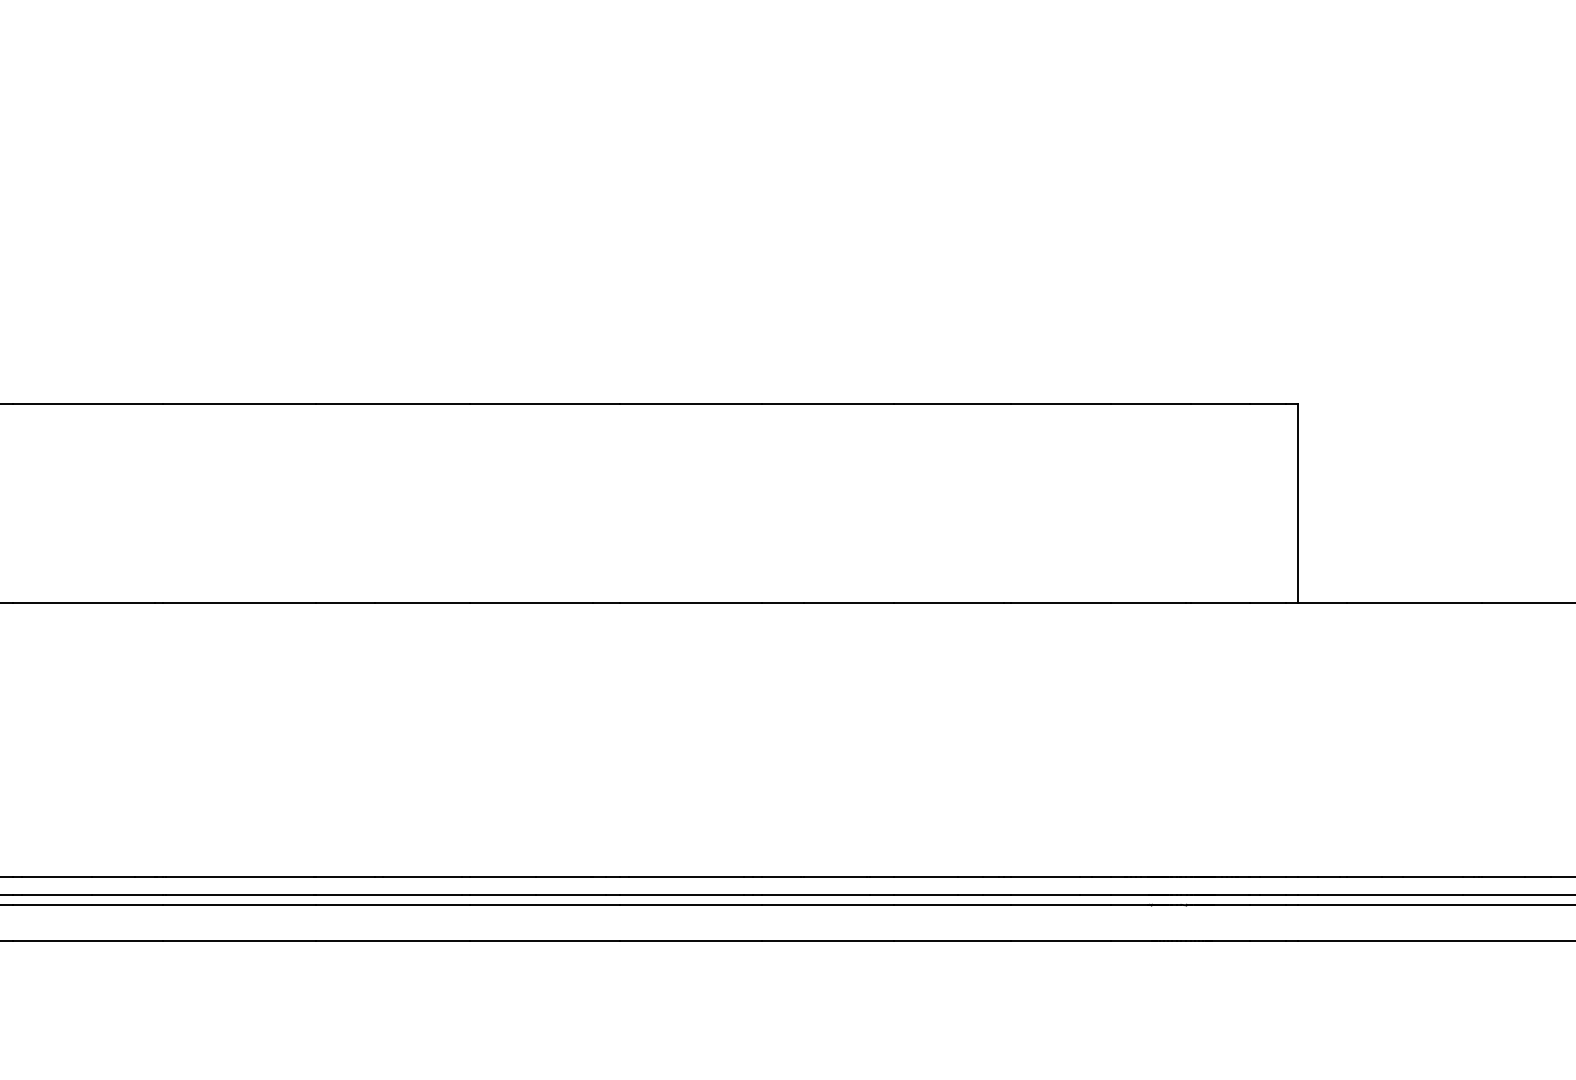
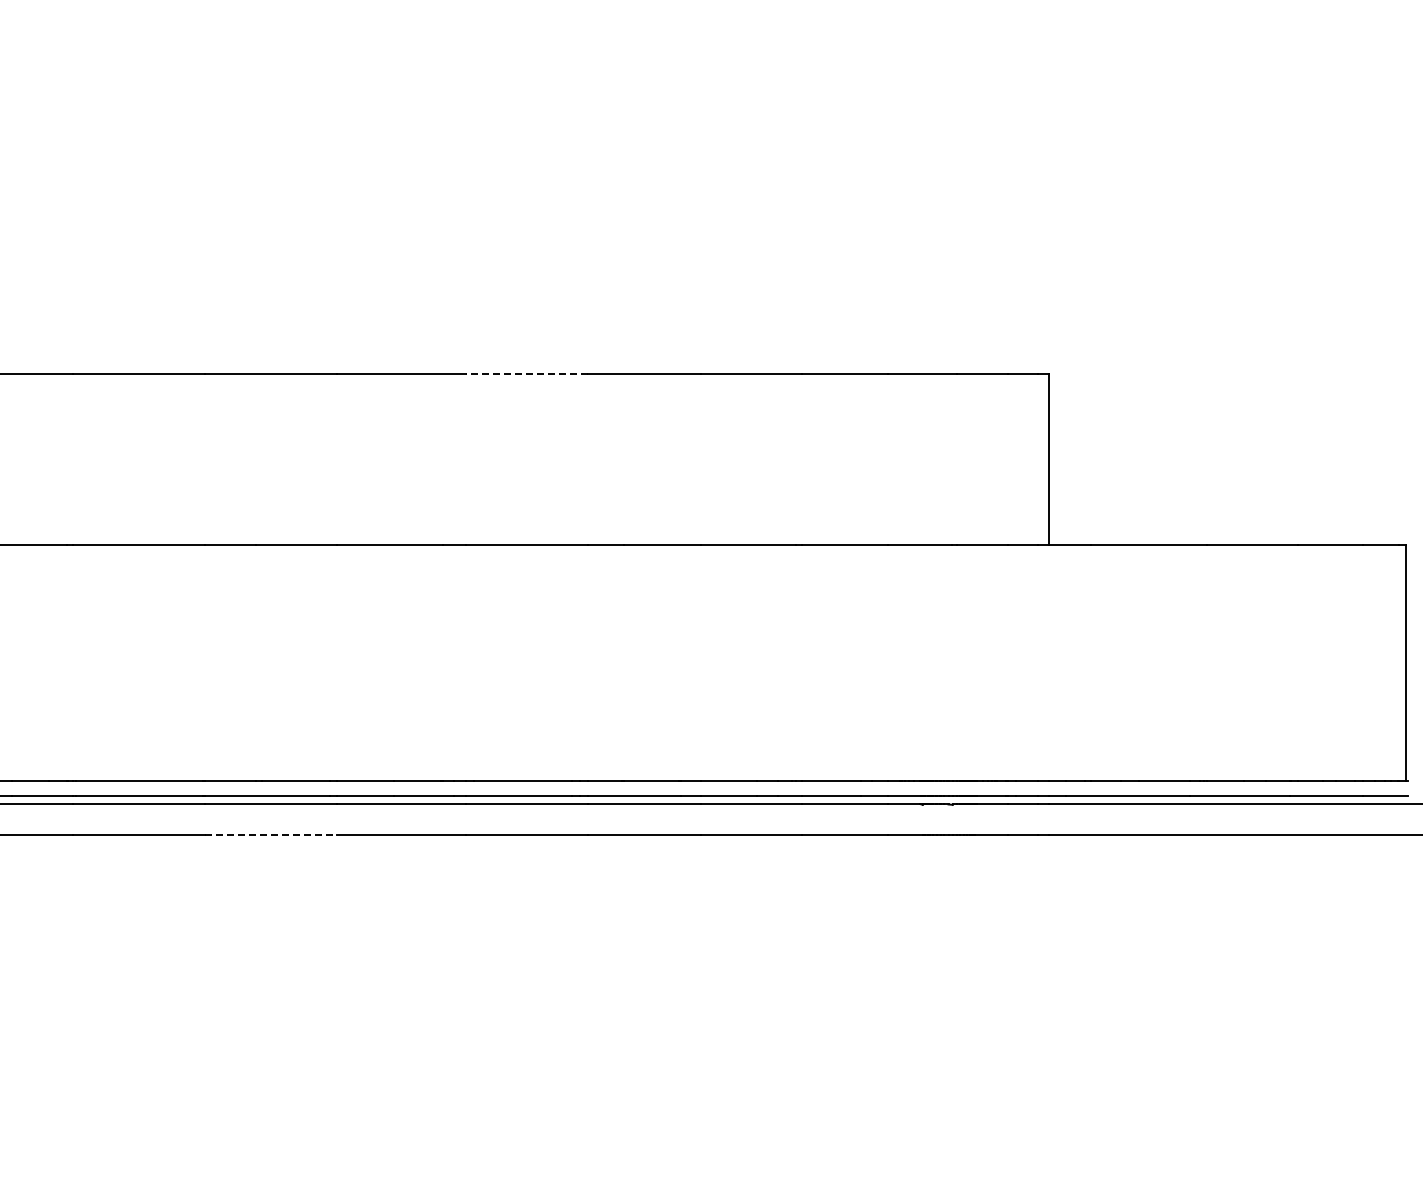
line: (690, 404) -> (526, 374), solid -> dashed
line: (393, 940) -> (271, 835), solid -> dashed

